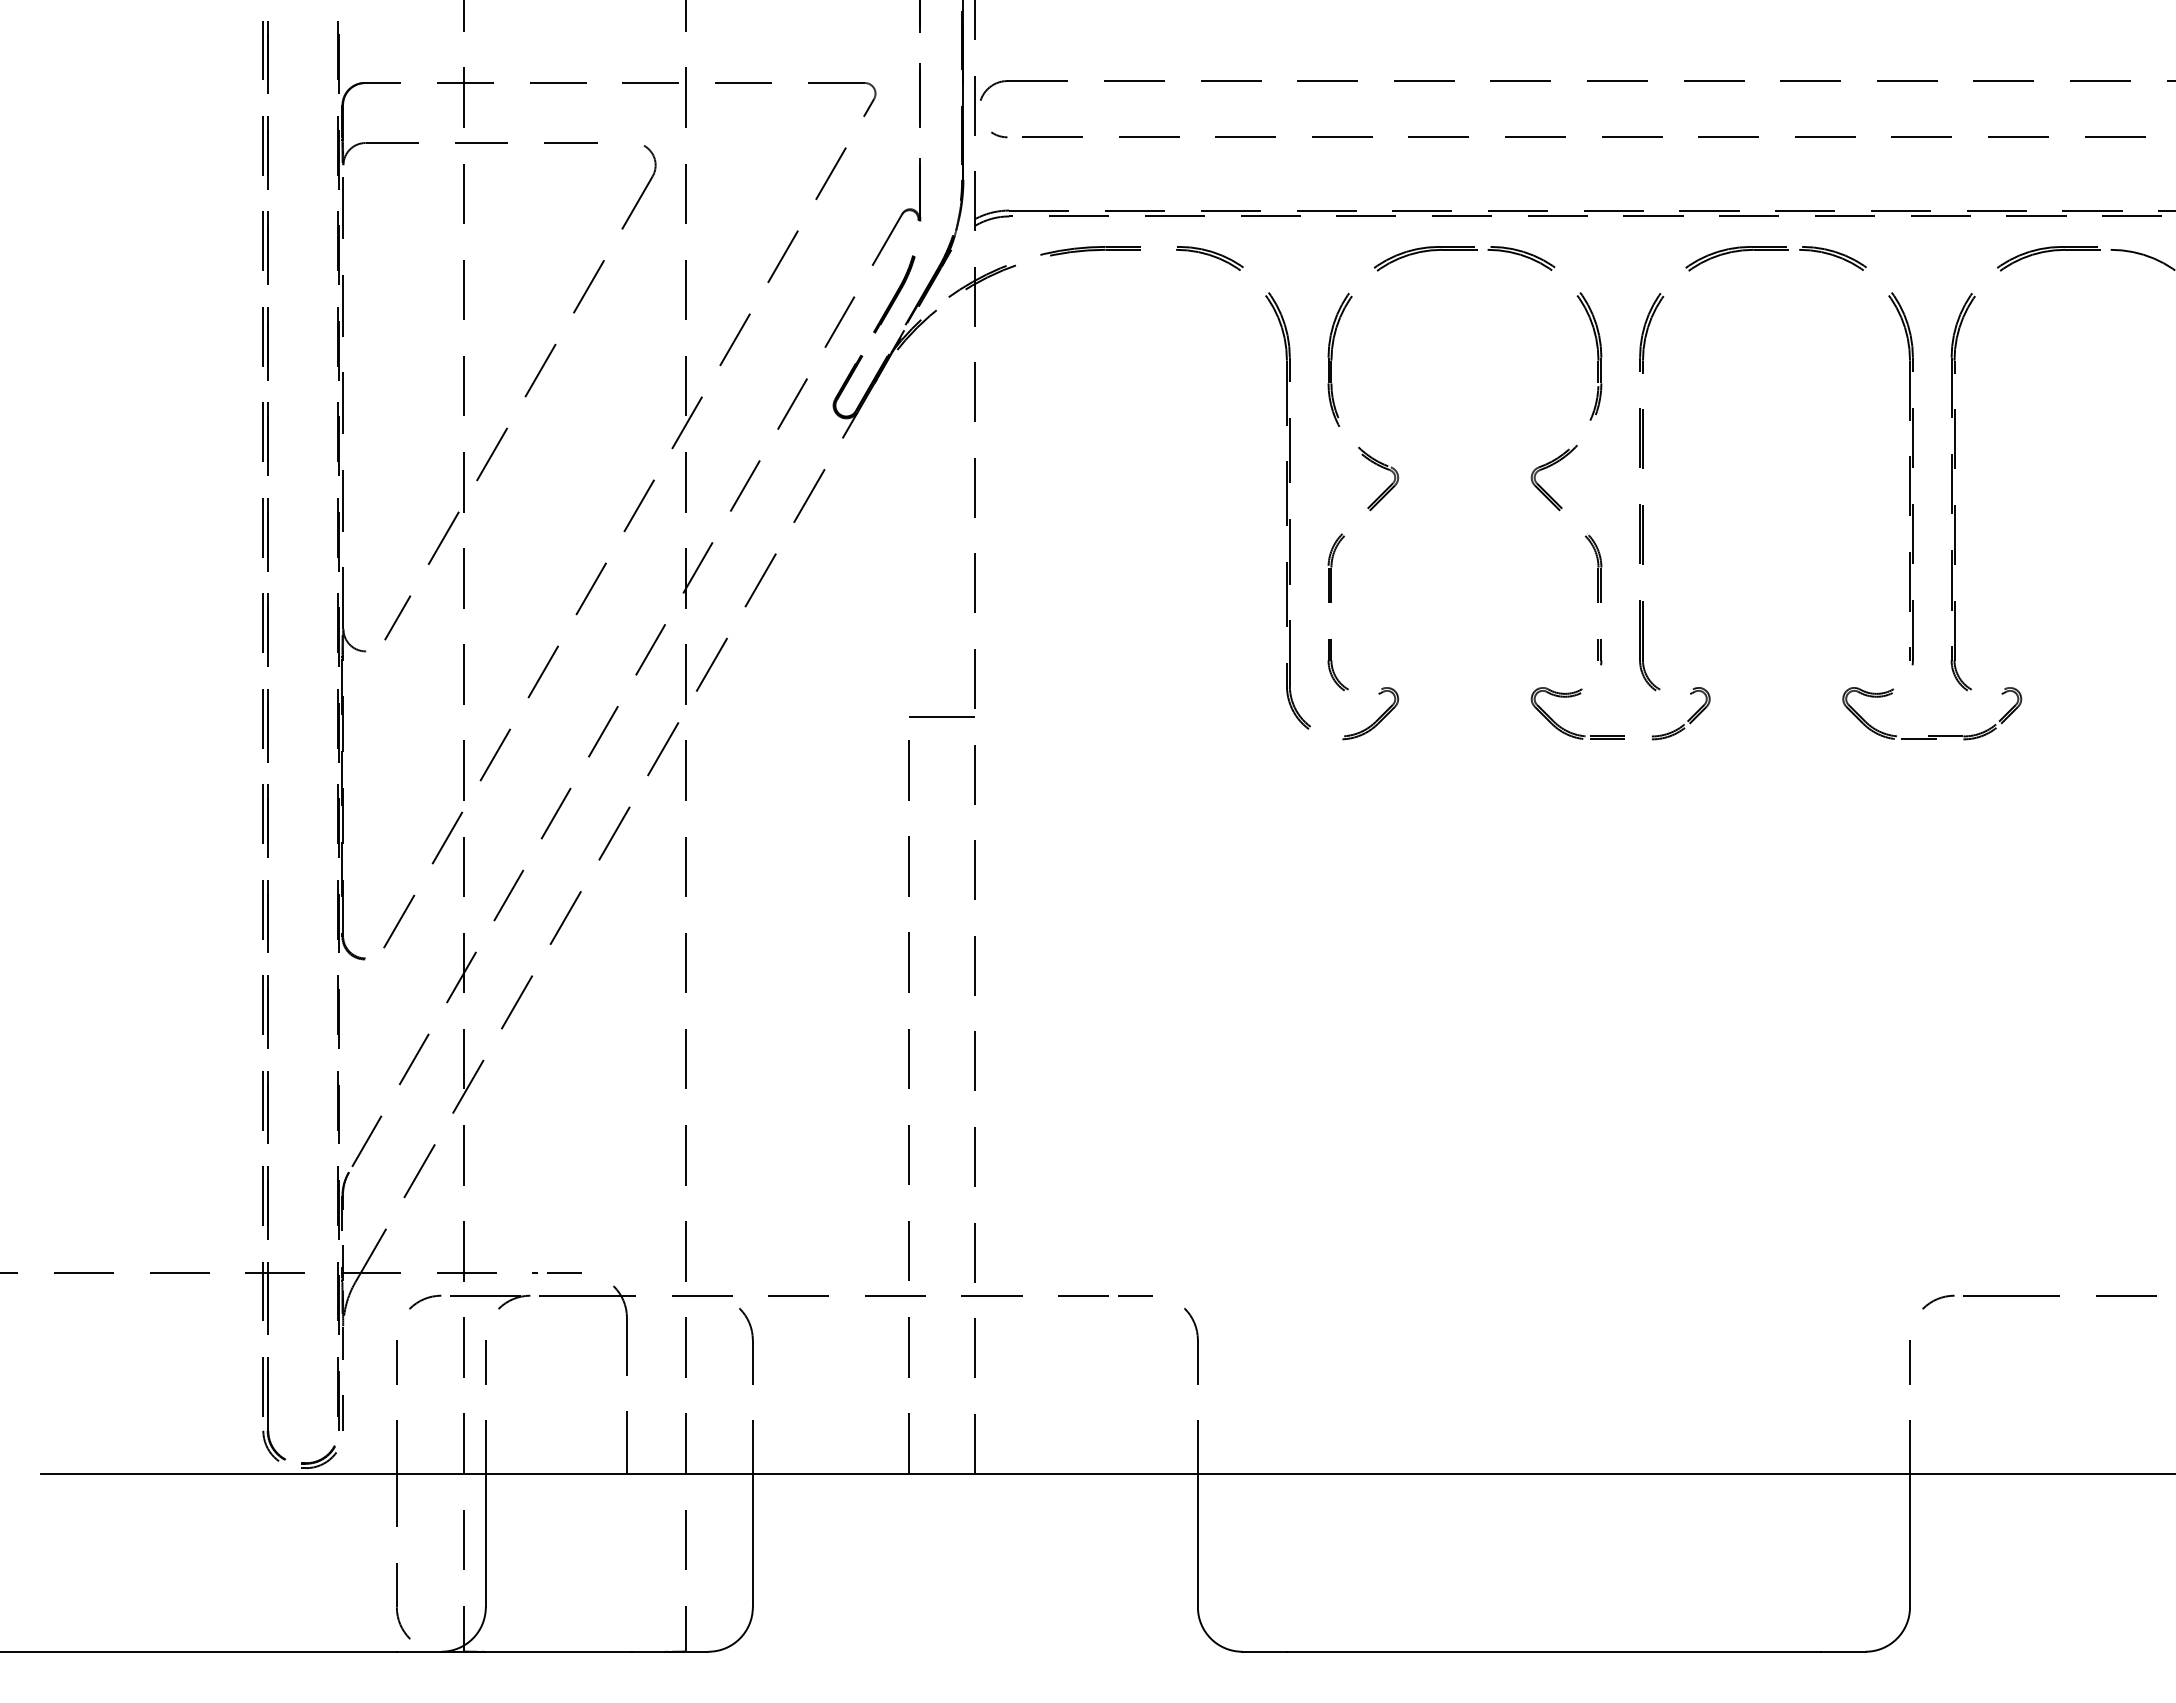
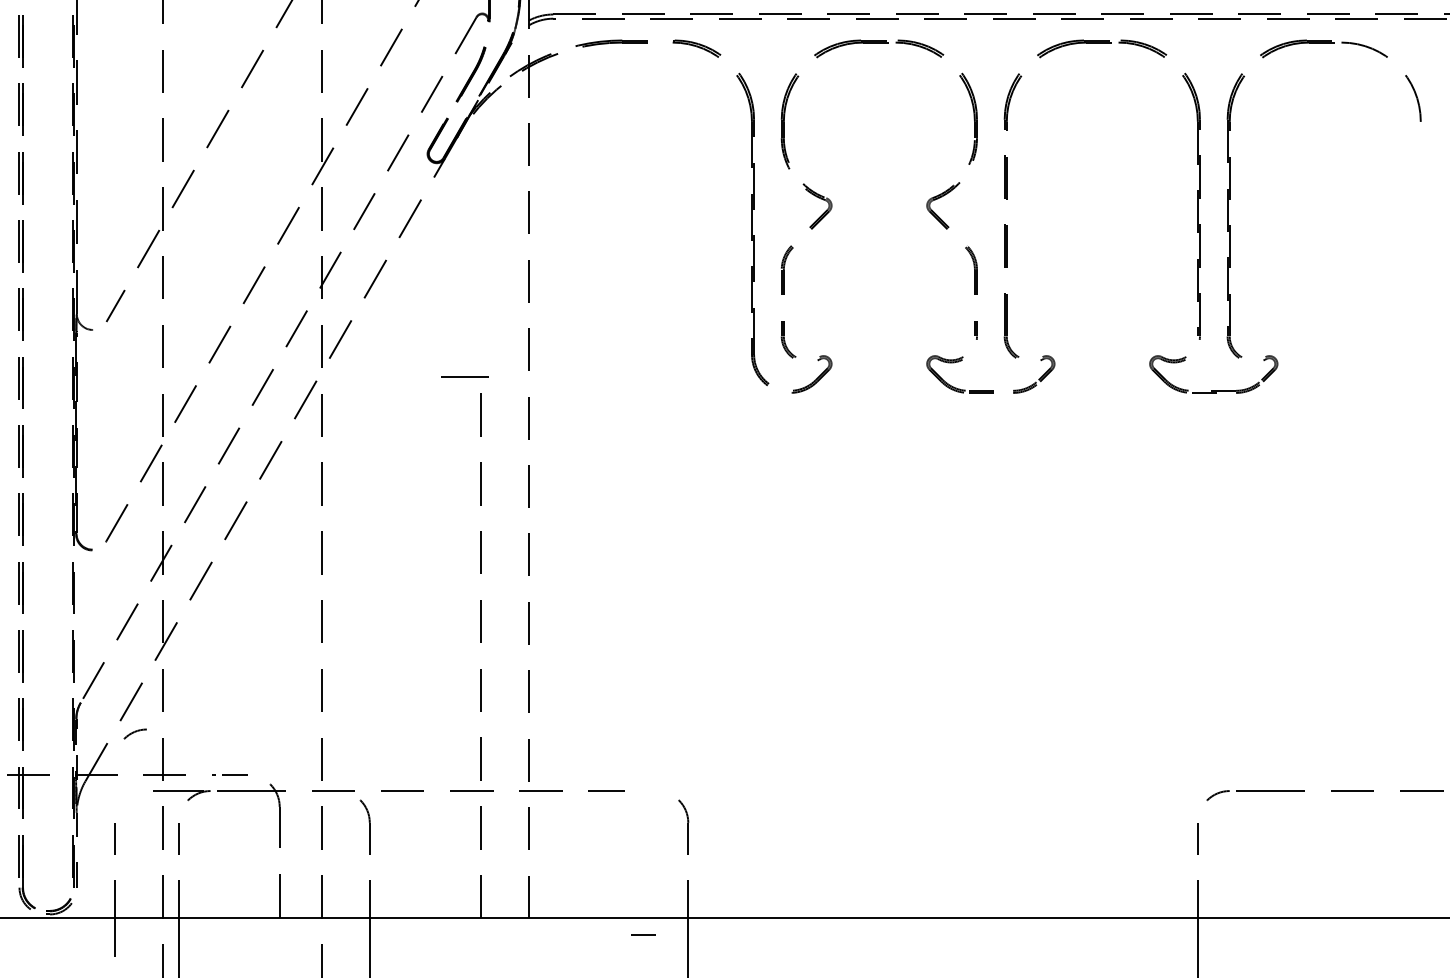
line: (941, 716) -> (464, 376), moved
line: (1135, 1295) -> (643, 934), moved
arc: (425, 1299) -> (135, 732), moved

